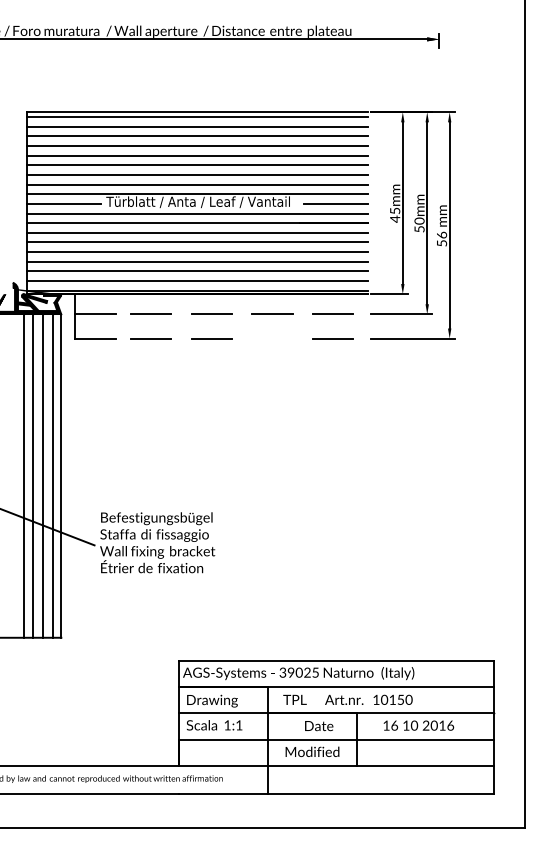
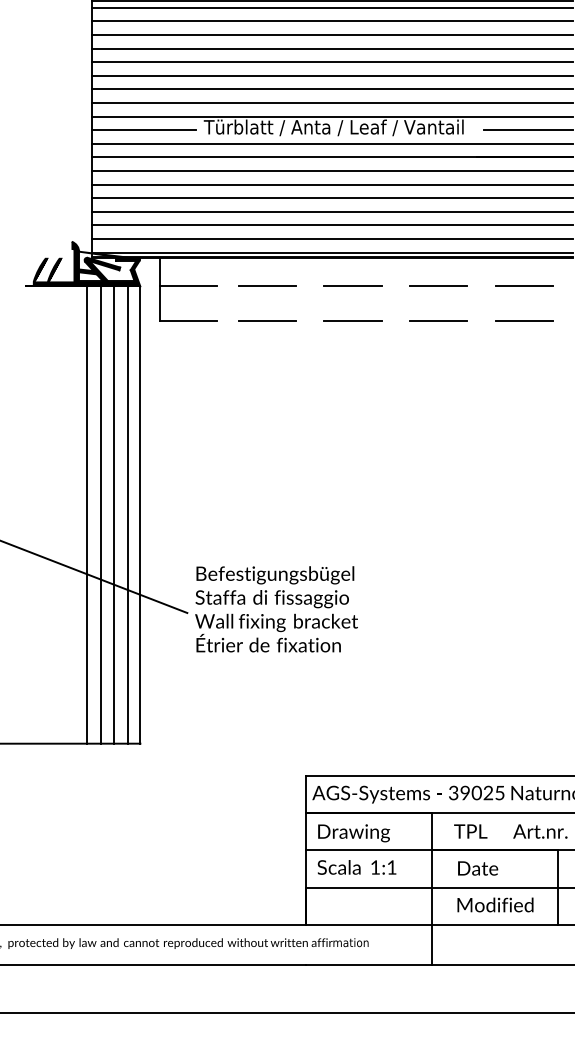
line: (272, 338) -> (438, 320), added
text: (319, 726) -> (478, 869), moved

